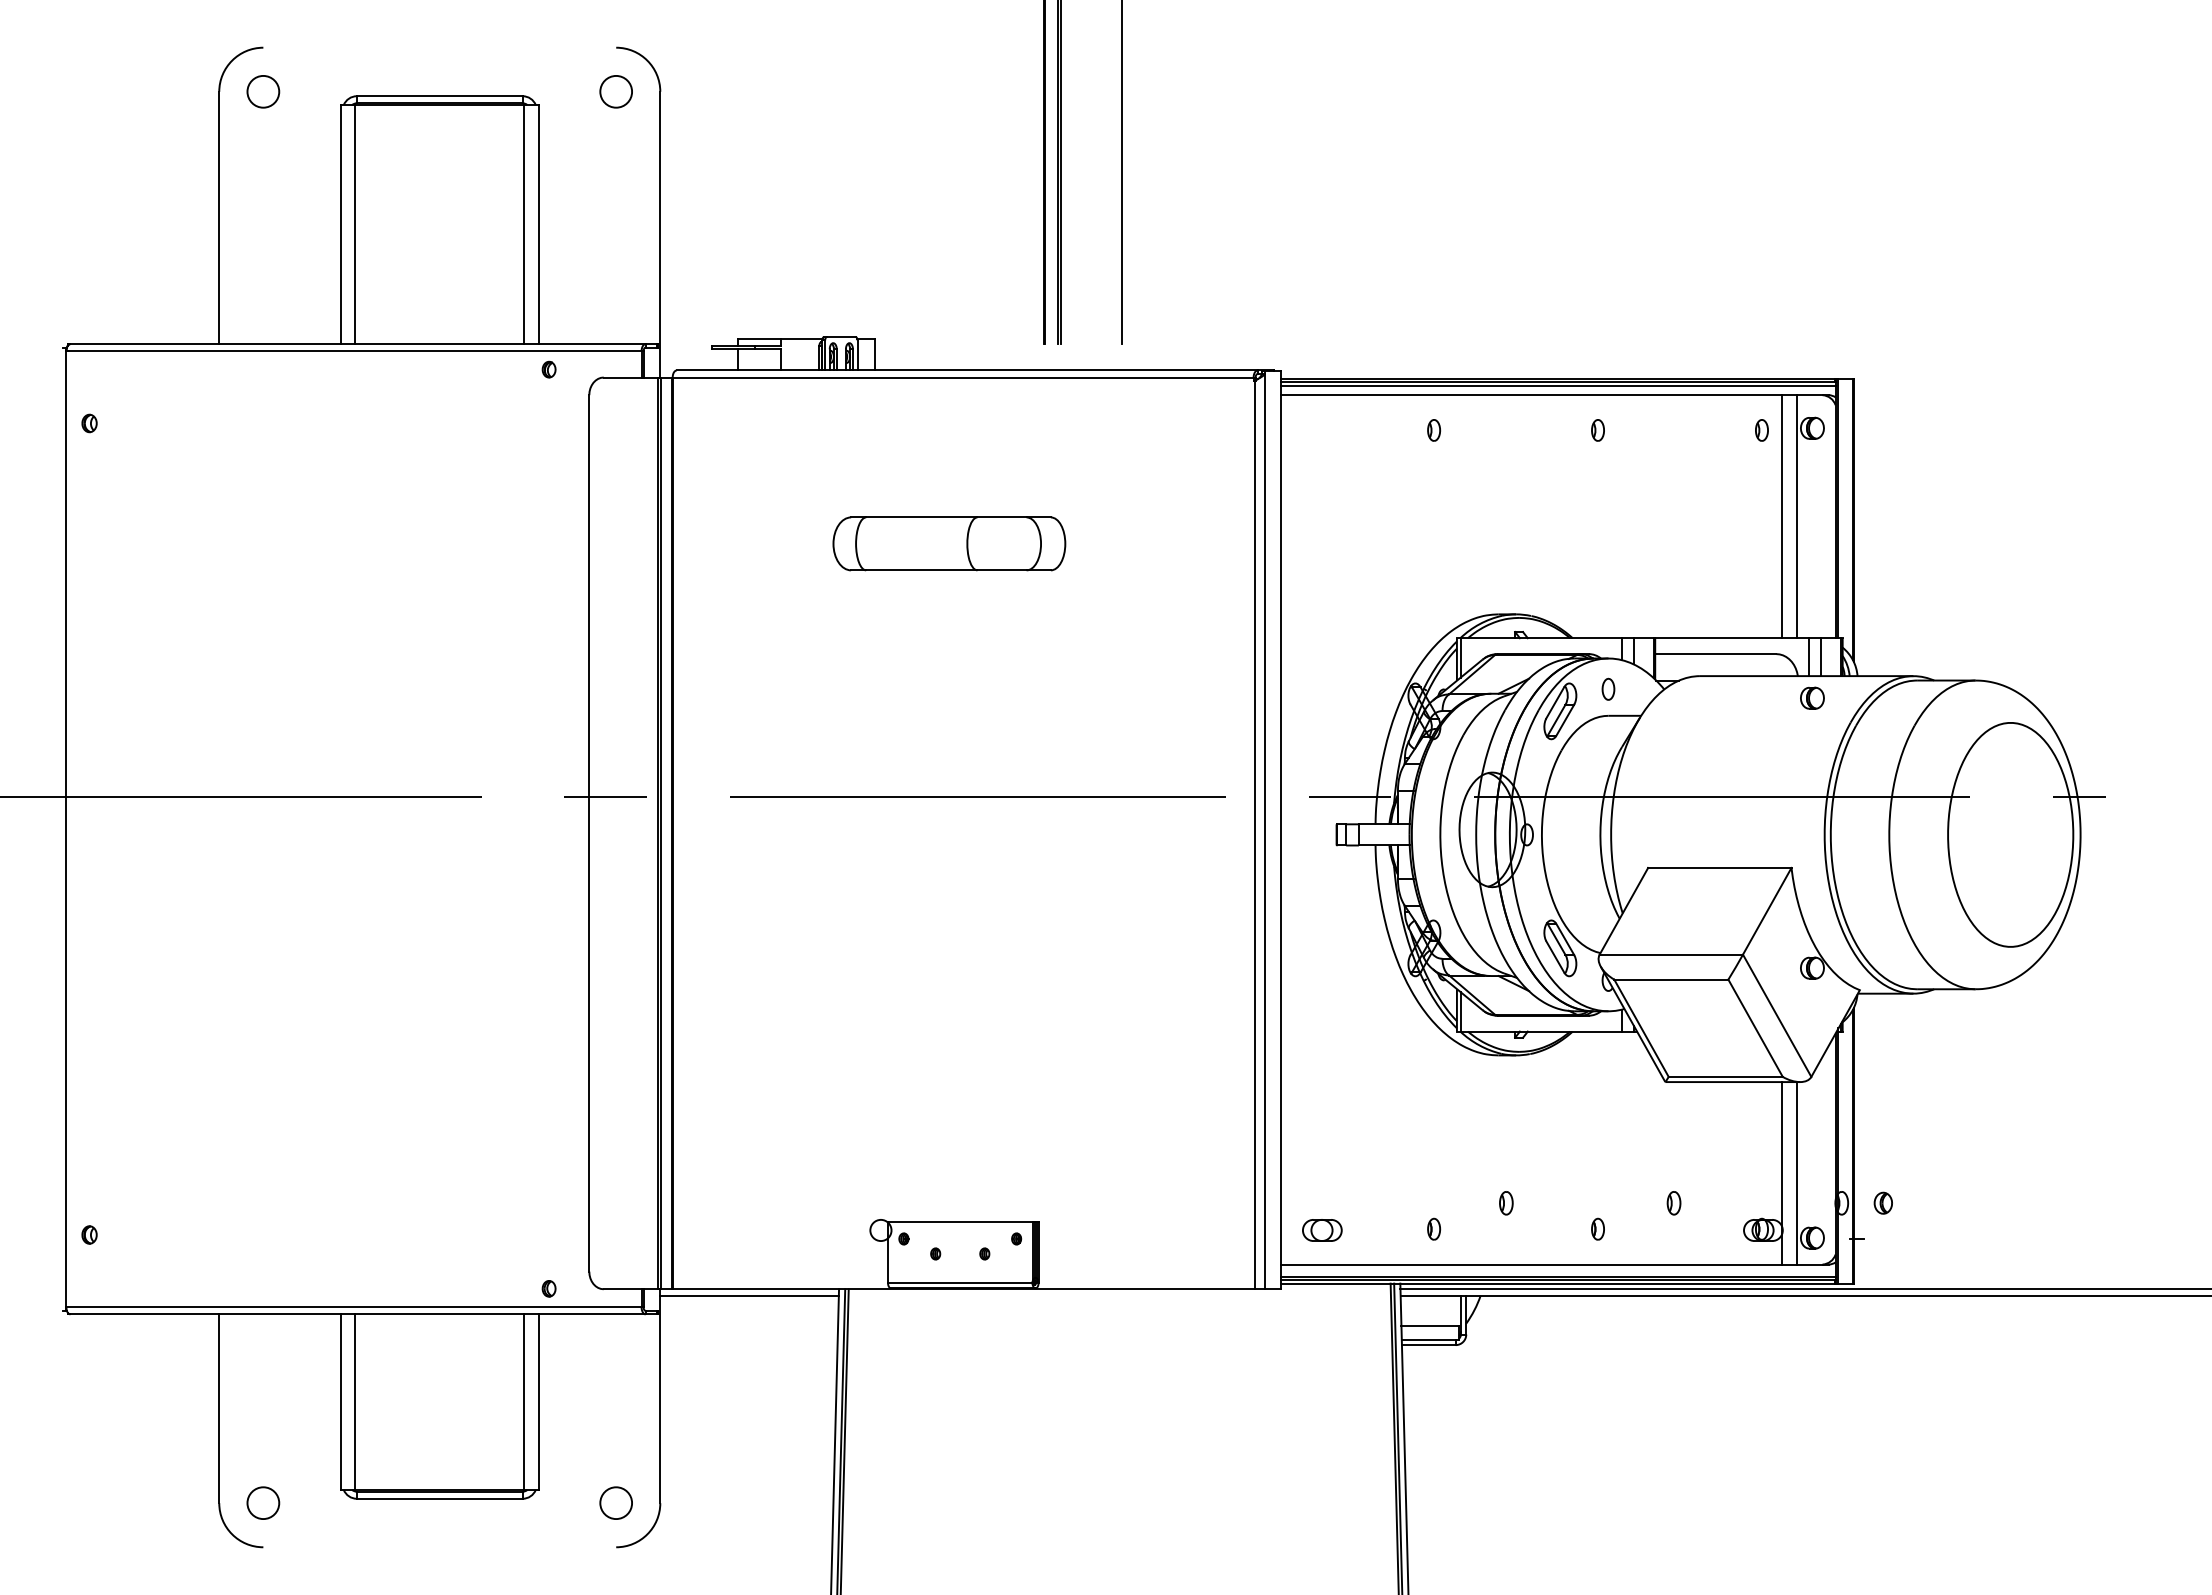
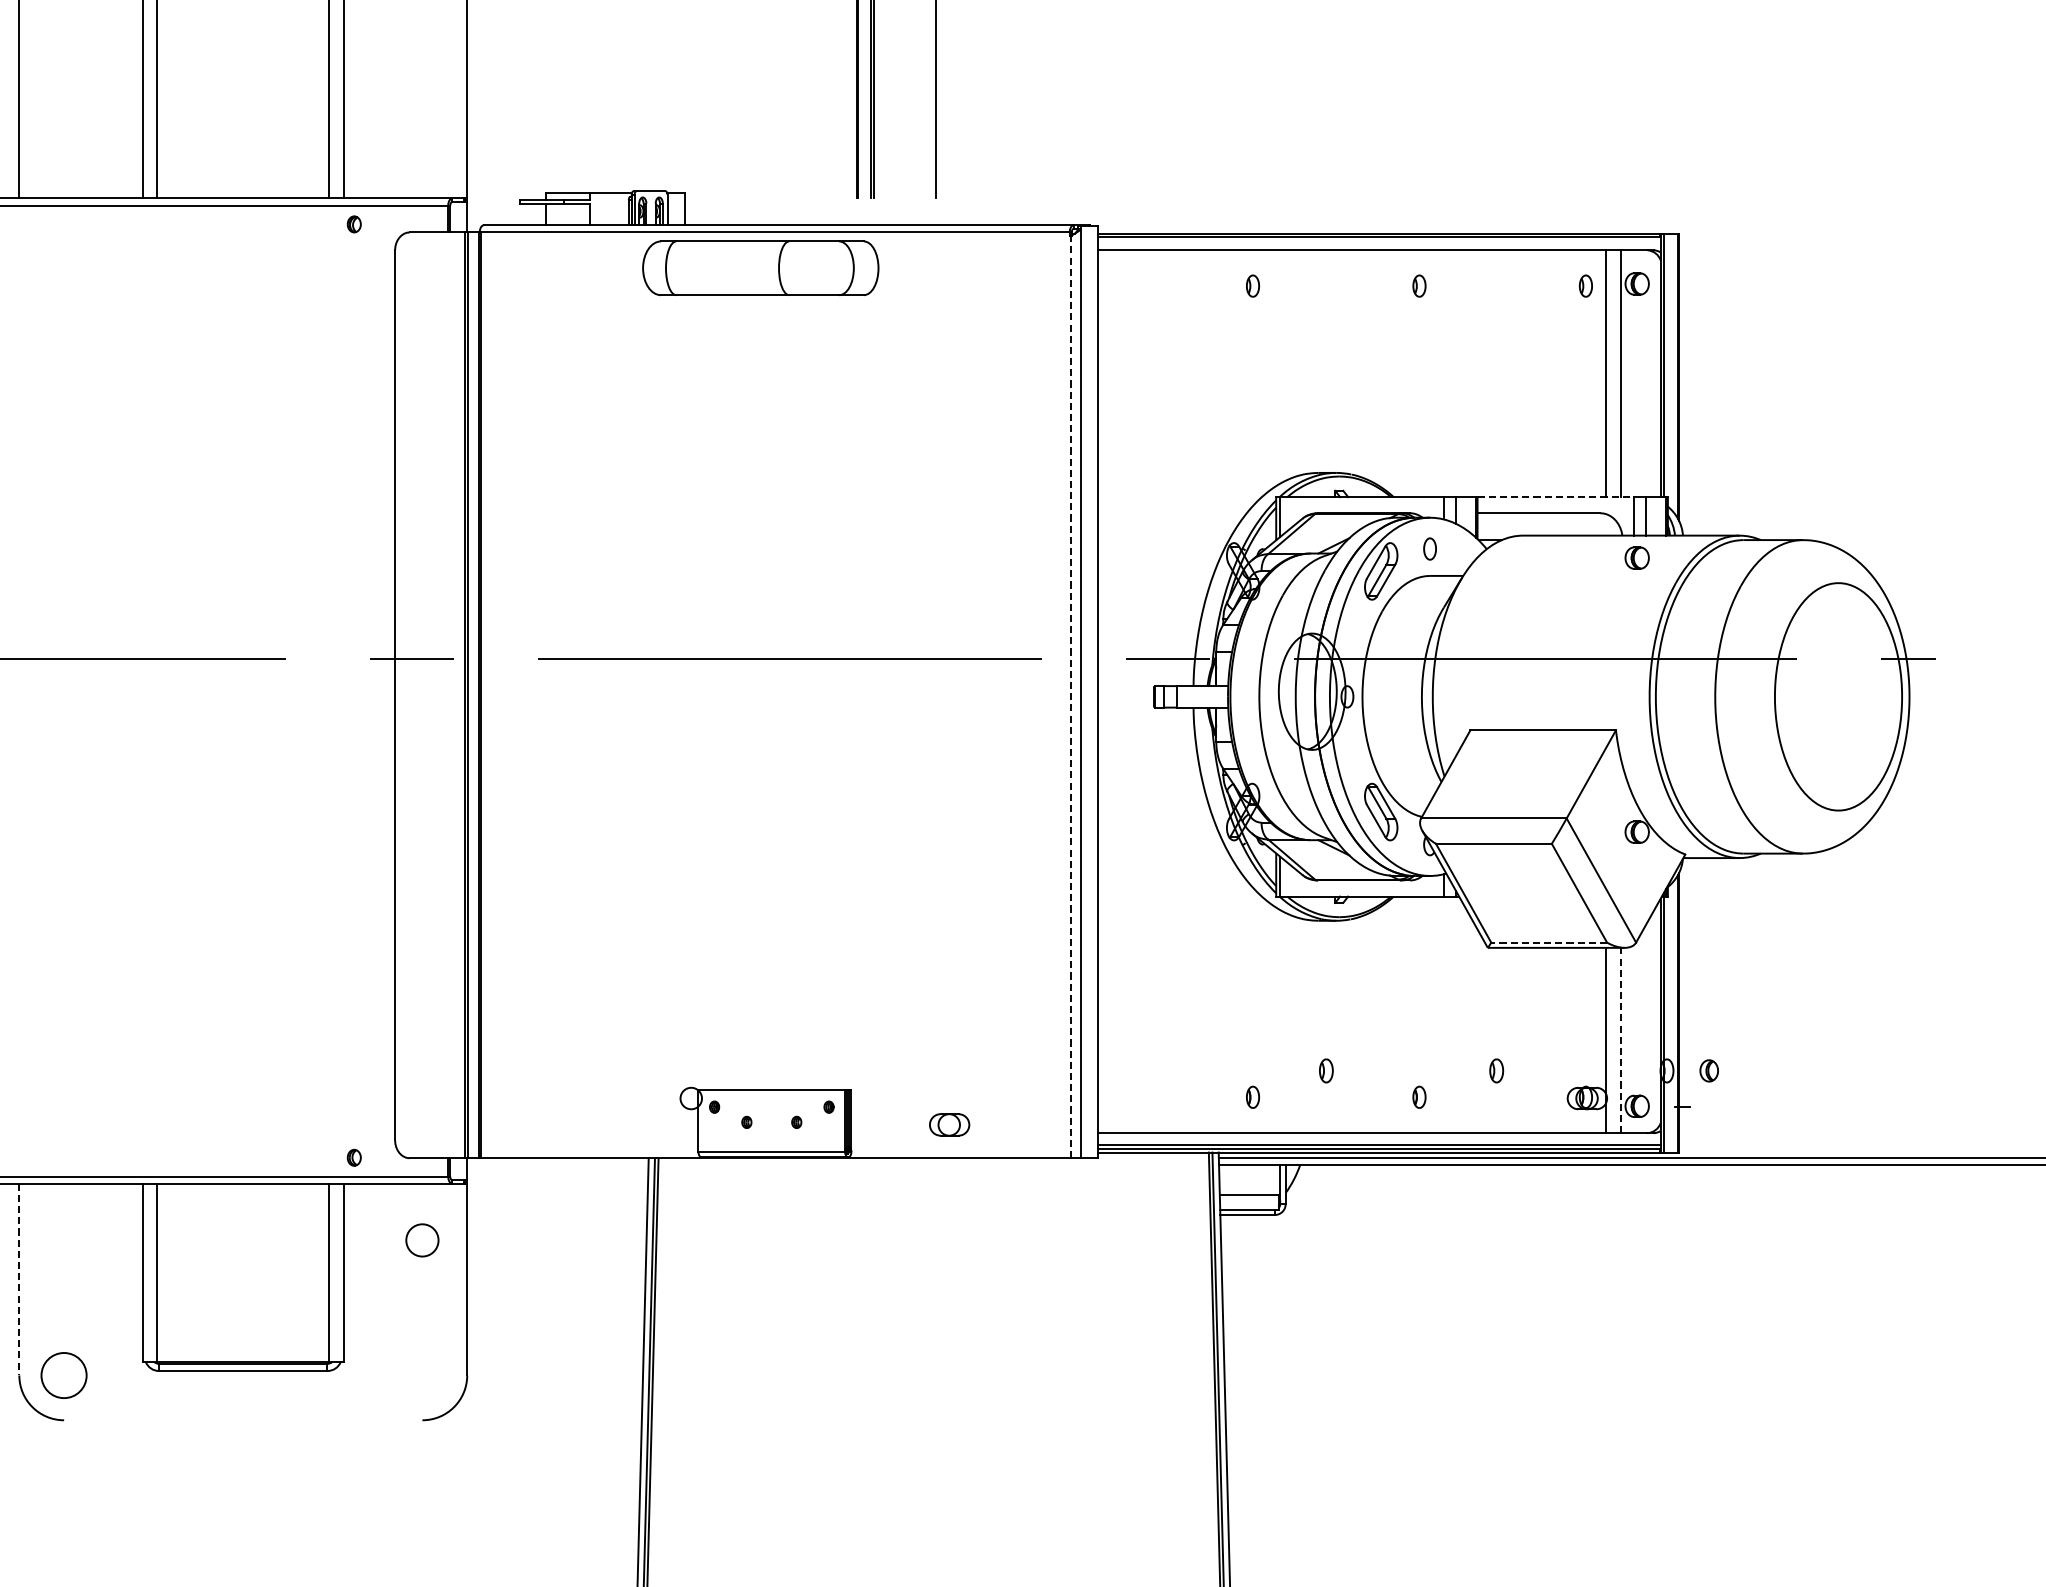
line: (1558, 386) -> (1379, 241), removed
part: (949, 543) -> (760, 267), moved
line: (1732, 638) -> (1556, 497), solid -> dashed
line: (1255, 834) -> (1071, 696), solid -> dashed
line: (1725, 1076) -> (1548, 942), solid -> dashed
line: (1796, 1172) -> (1621, 1039), solid -> dashed
part: (1322, 1230) -> (949, 1124), moved
line: (749, 1295) -> (557, 1164), removed
line: (219, 1409) -> (19, 1280), solid -> dashed
circle: (263, 1502) -> (64, 1374), size x1.4
circle: (615, 1502) -> (421, 1239), moved

